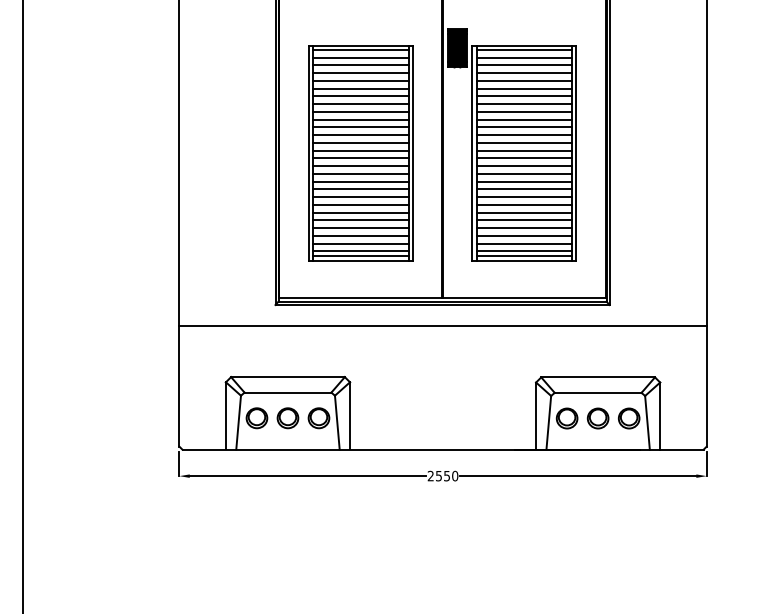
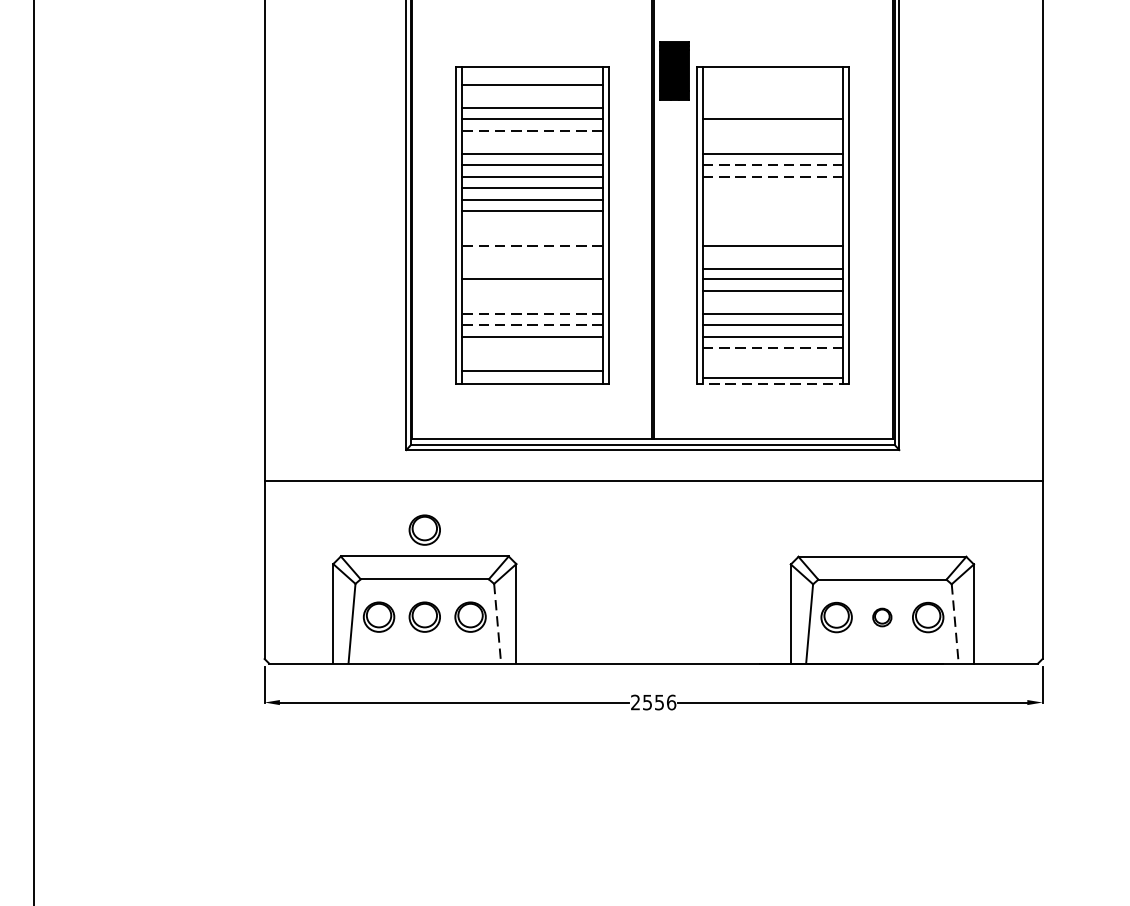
line: (360, 49) -> (531, 73), removed
line: (523, 49) -> (772, 73), removed
line: (523, 57) -> (772, 84), removed
line: (360, 65) -> (531, 96), removed
line: (523, 65) -> (772, 96), removed
line: (523, 73) -> (772, 108), removed
line: (361, 88) -> (533, 130), solid -> dashed
line: (523, 88) -> (772, 130), removed
line: (360, 96) -> (531, 142), removed
line: (523, 96) -> (772, 142), removed
line: (524, 111) -> (773, 164), solid -> dashed
line: (524, 119) -> (773, 176), solid -> dashed
line: (523, 127) -> (772, 188), removed
line: (523, 135) -> (772, 199), removed
line: (523, 142) -> (772, 210), removed
line: (360, 150) -> (531, 222), removed
line: (523, 150) -> (772, 222), removed
line: (360, 158) -> (531, 233), removed
line: (523, 158) -> (772, 233), removed
line: (361, 166) -> (533, 245), solid -> dashed
line: (360, 173) -> (531, 256), removed
line: (523, 173) -> (772, 256), removed
line: (360, 181) -> (531, 267), removed
line: (360, 197) -> (531, 291), removed
line: (360, 204) -> (531, 301), removed
line: (523, 204) -> (772, 301), removed
line: (361, 212) -> (533, 313), solid -> dashed
line: (361, 220) -> (533, 325), solid -> dashed
line: (360, 235) -> (531, 347), removed
line: (524, 235) -> (773, 347), solid -> dashed
line: (360, 244) -> (531, 360), removed
line: (523, 244) -> (772, 360), removed
line: (523, 251) -> (772, 371), removed
line: (360, 256) -> (531, 378), removed
line: (524, 260) -> (773, 384), solid -> dashed
part: (287, 359) -> (424, 530), added
part: (597, 418) -> (881, 617), size x0.6
line: (337, 422) -> (497, 623), solid -> dashed
line: (647, 422) -> (955, 623), solid -> dashed
text: (455, 475) -> (671, 701), 2550 -> 2556

